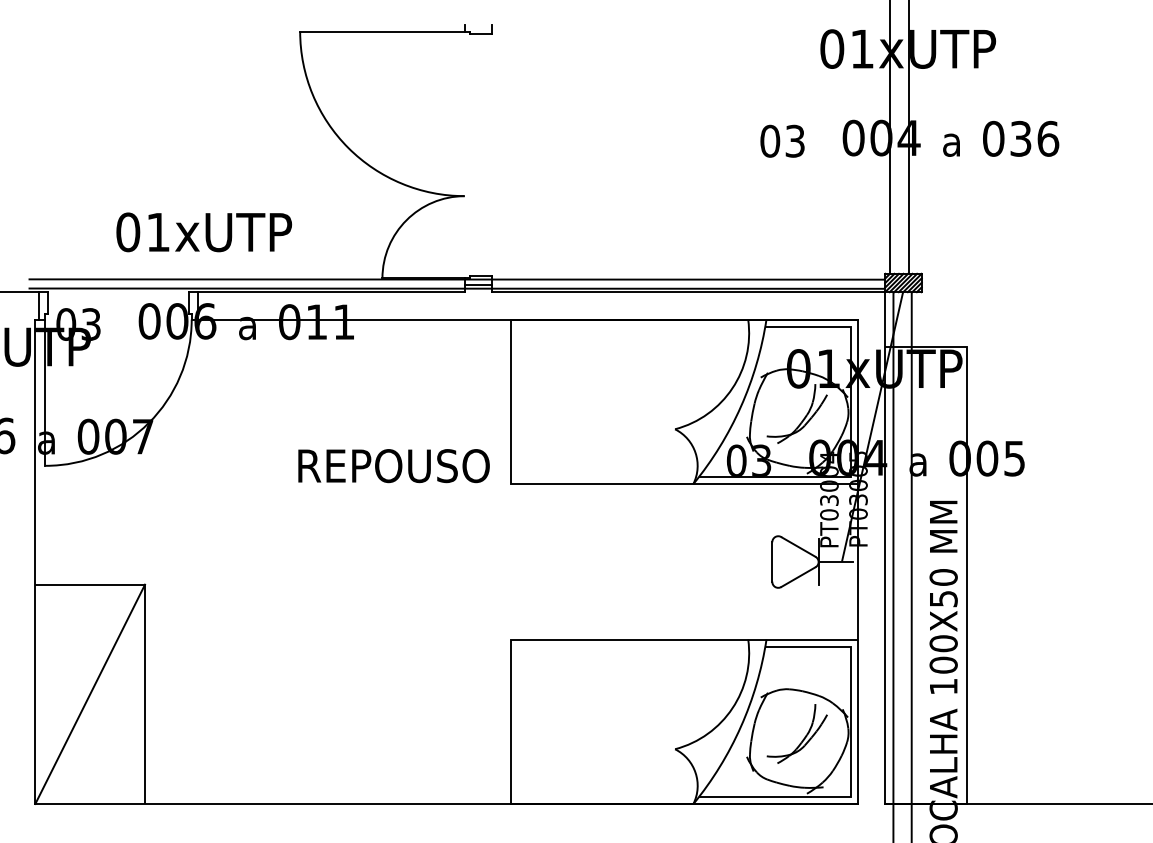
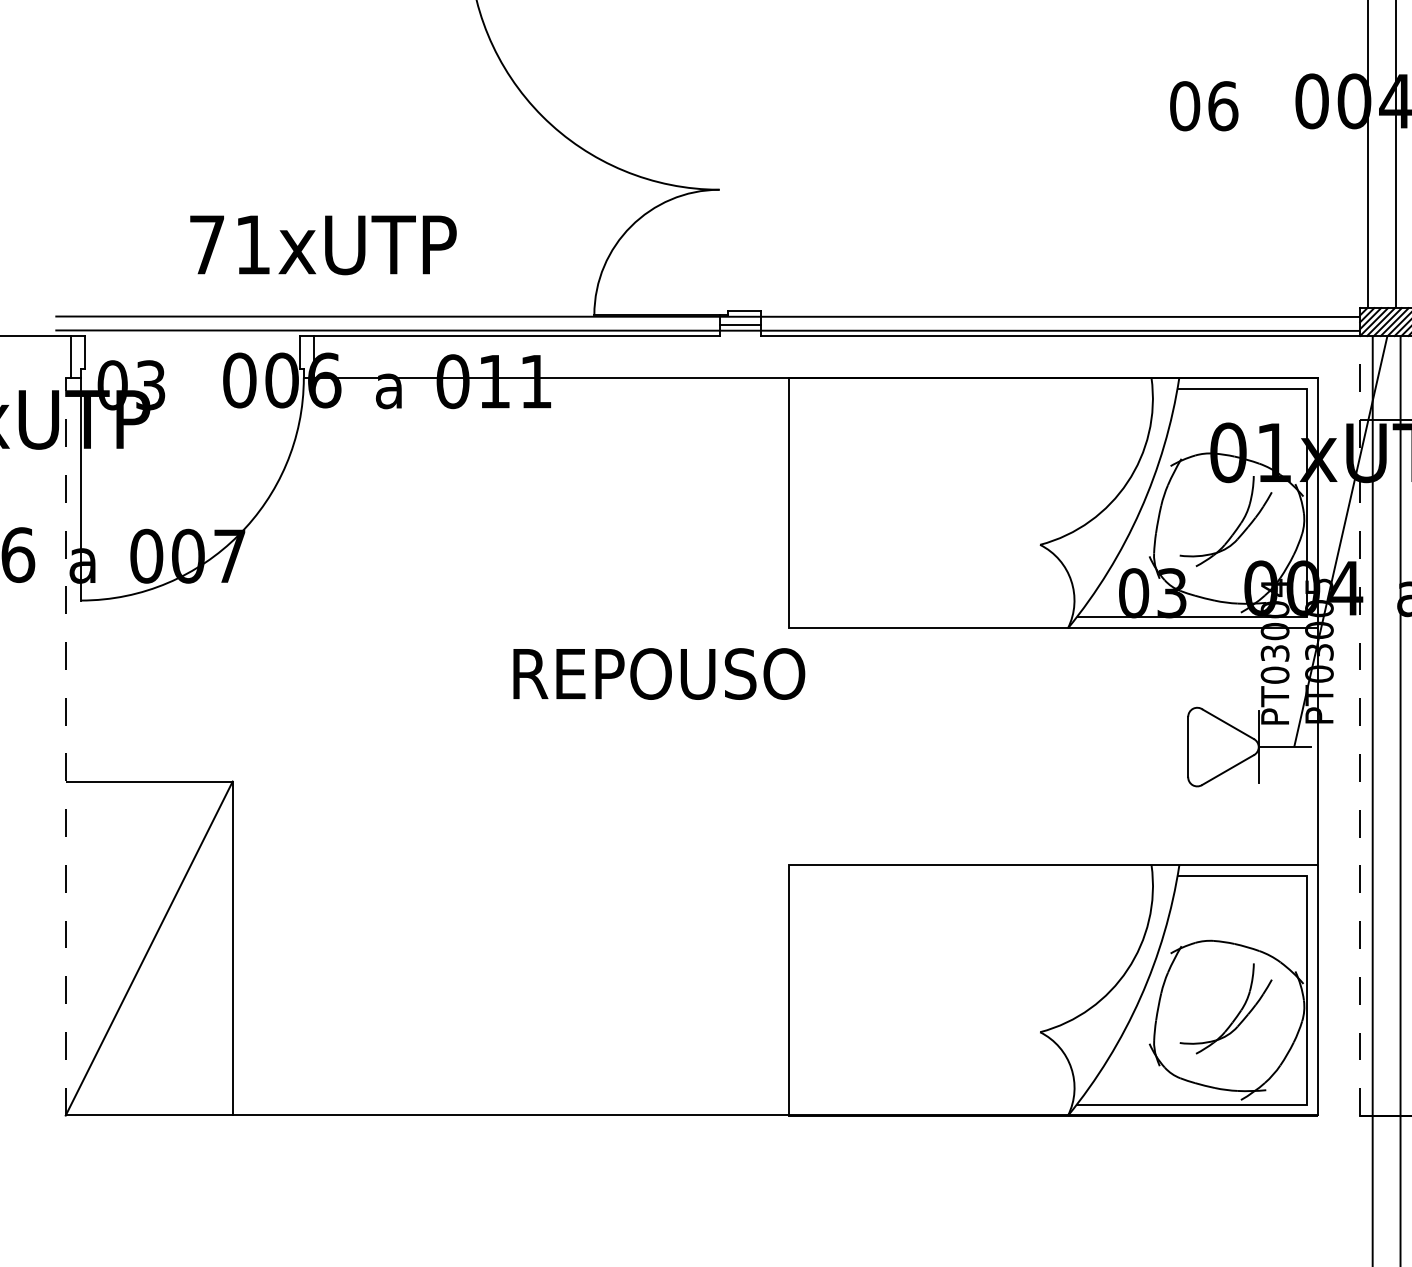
text: (795, 140) -> (1223, 104), 03 -> 06
text: (128, 232) -> (207, 245), 01xUTP -> 71xUTP
text: (393, 466) -> (658, 674), moved
line: (885, 547) -> (1360, 724), solid -> dashed
line: (35, 561) -> (65, 746), solid -> dashed

